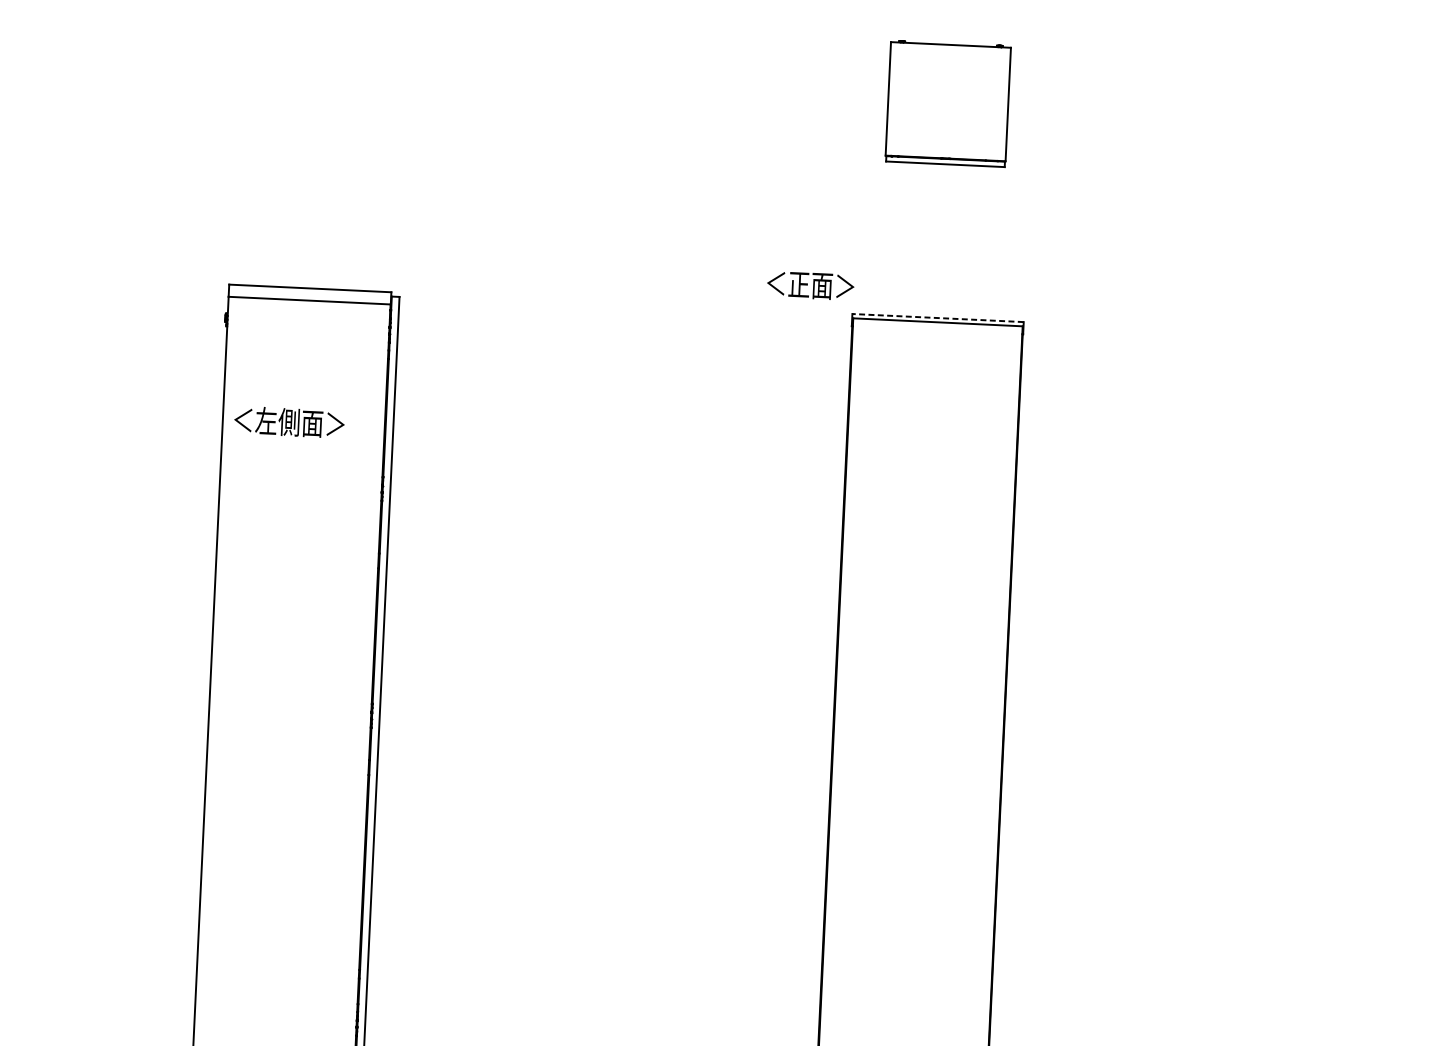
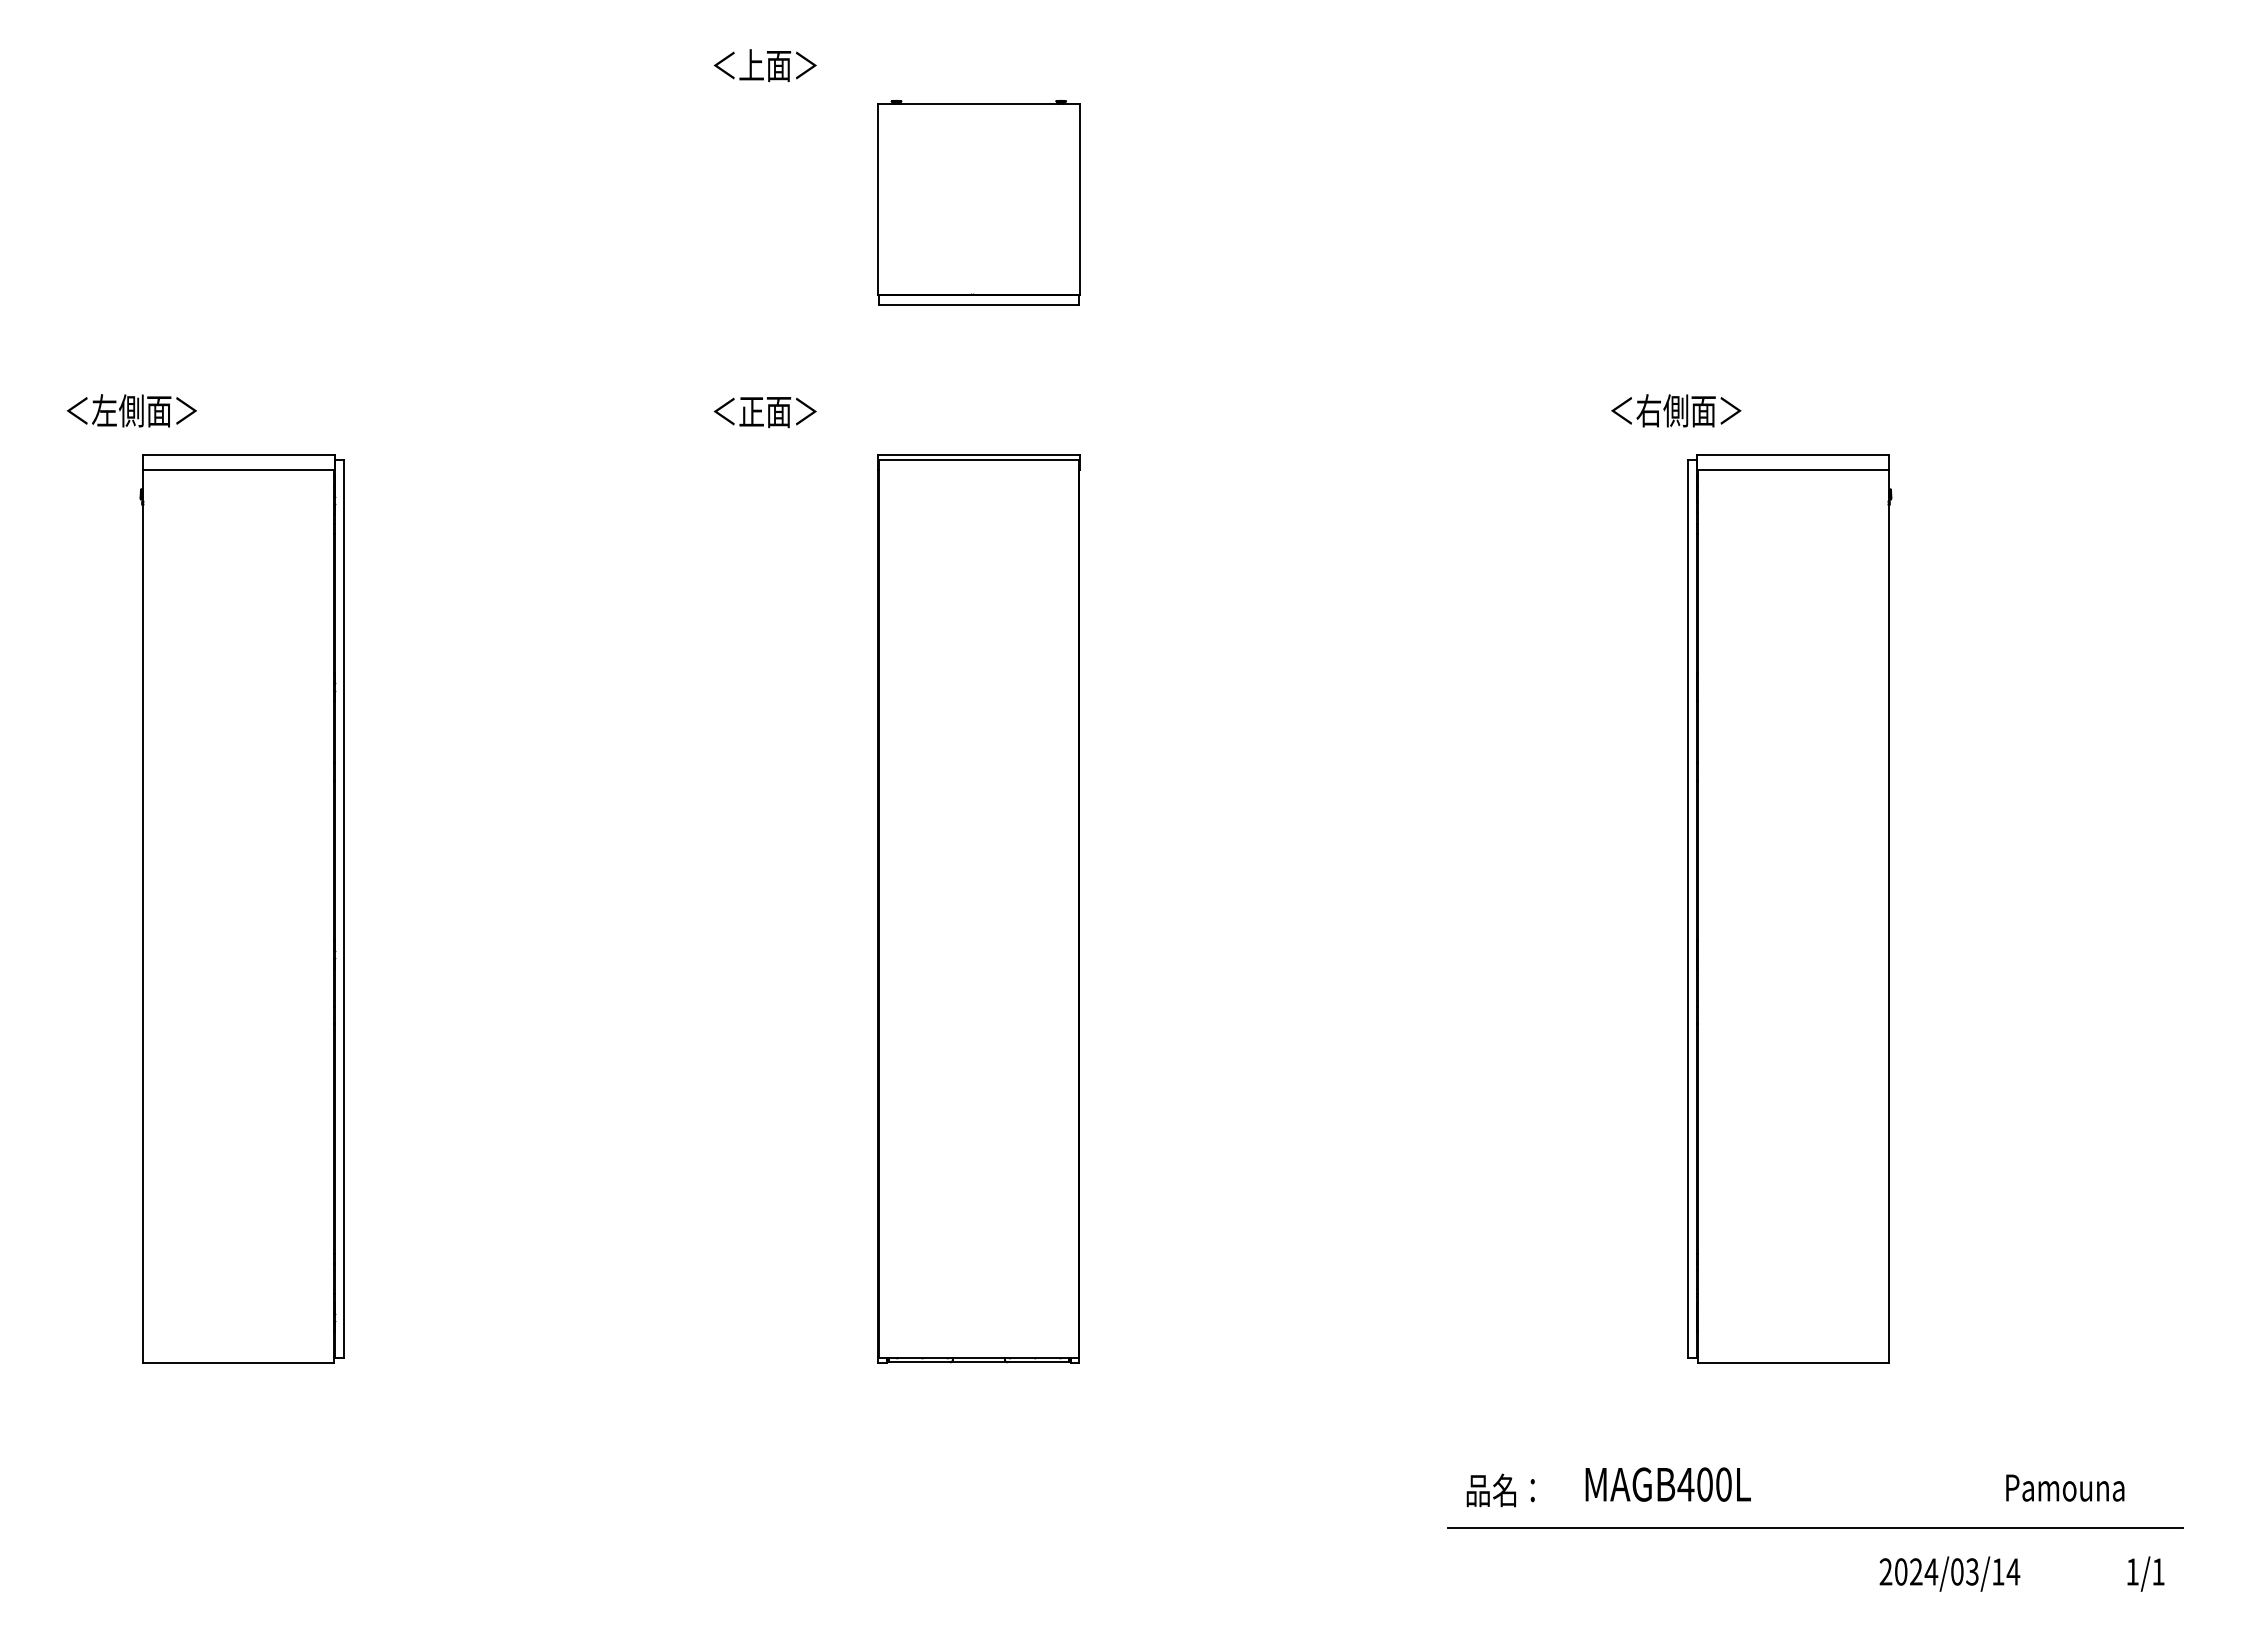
part: (947, 103) -> (978, 202), size x1.43
text: (810, 285) -> (764, 412), moved
line: (937, 318) -> (978, 455), dashed -> solid
text: (289, 421) -> (131, 410), moved

